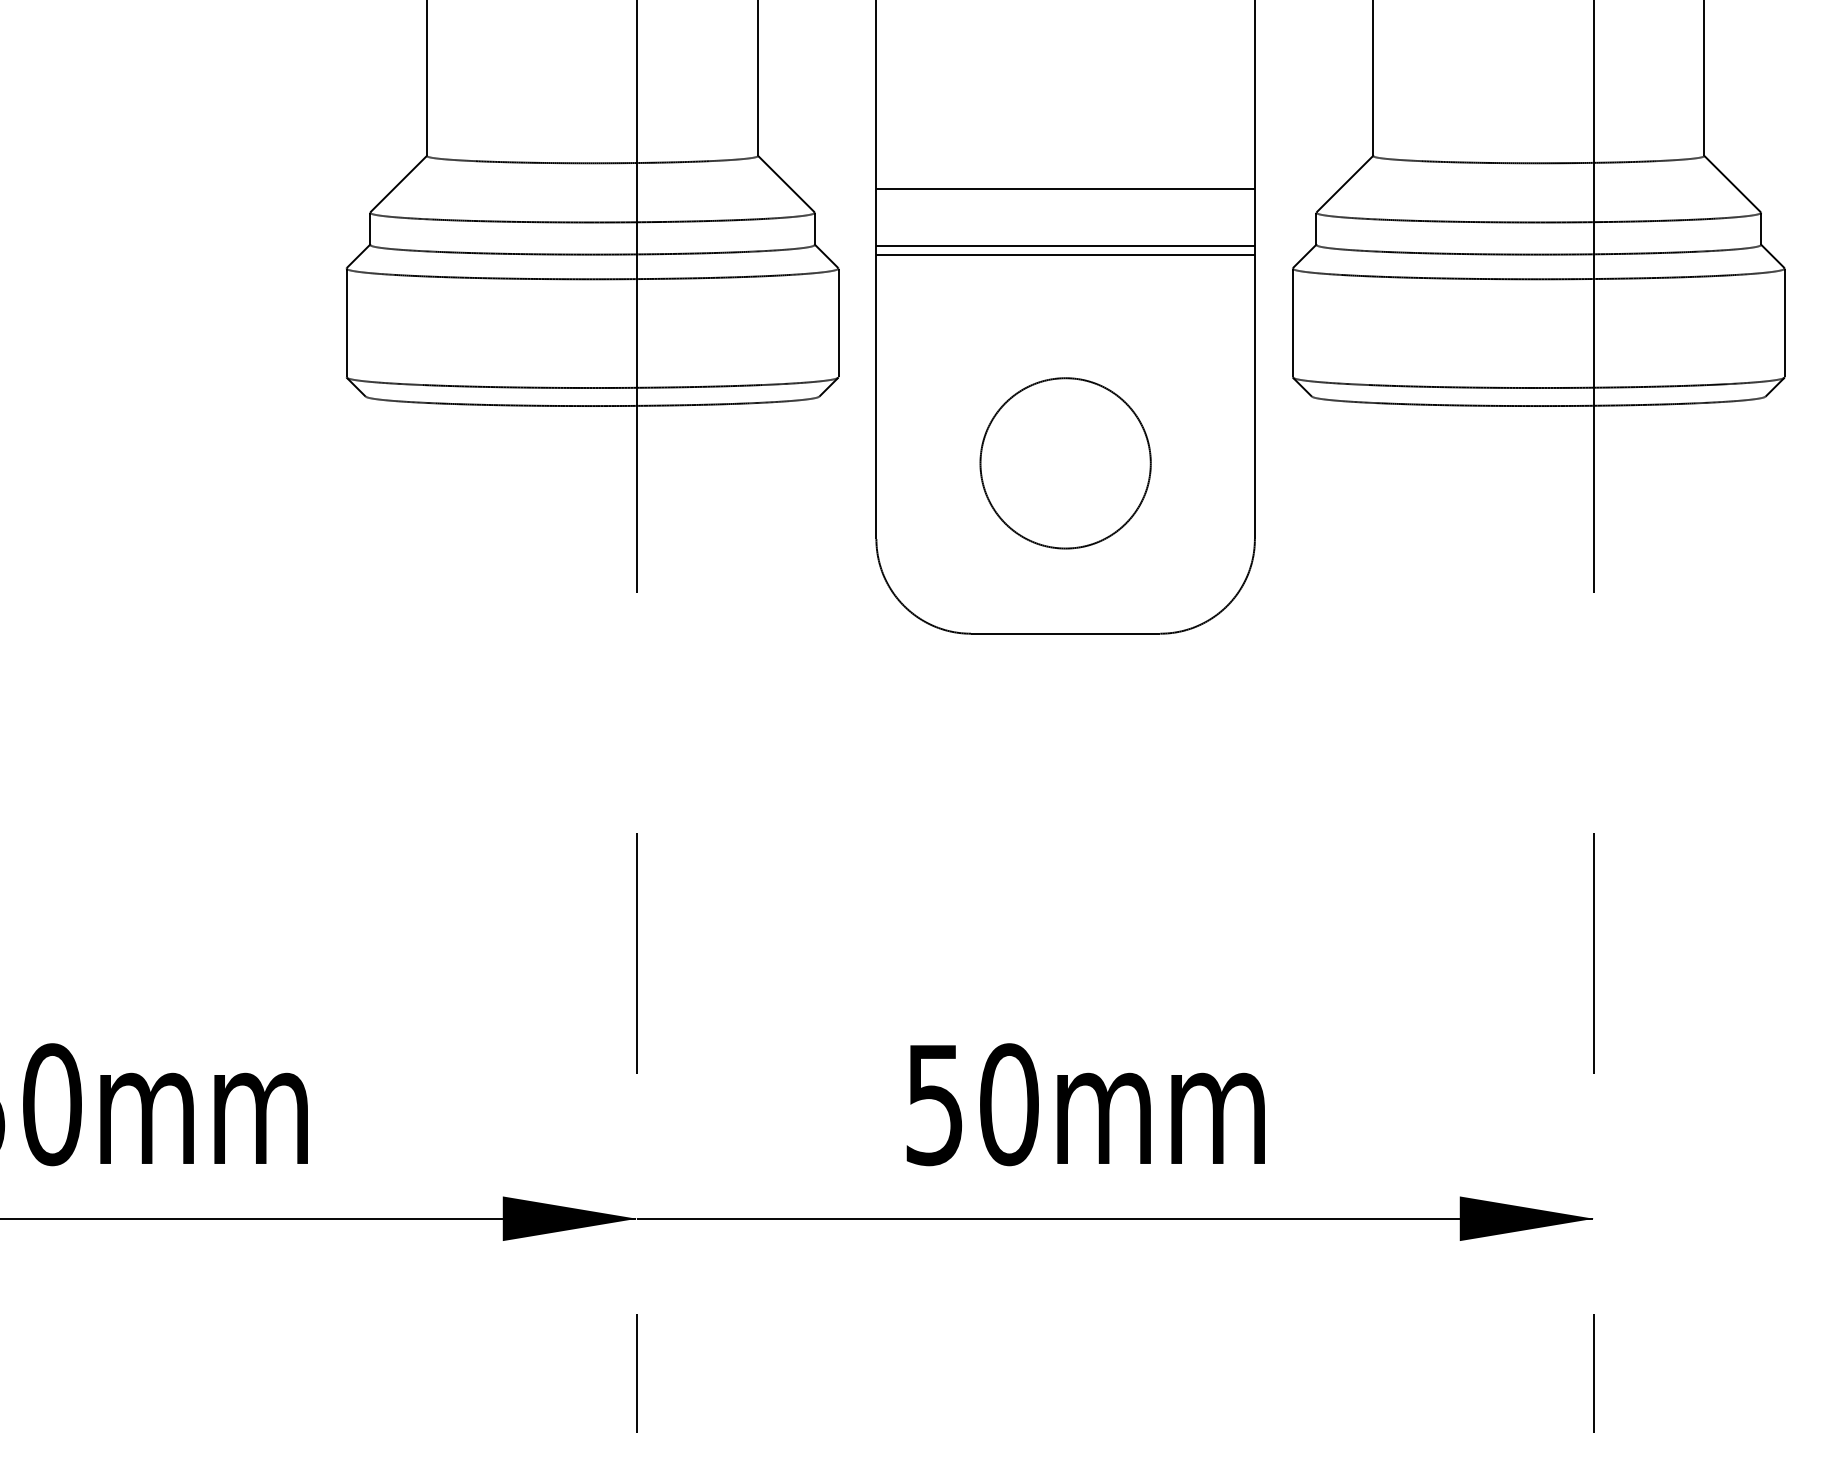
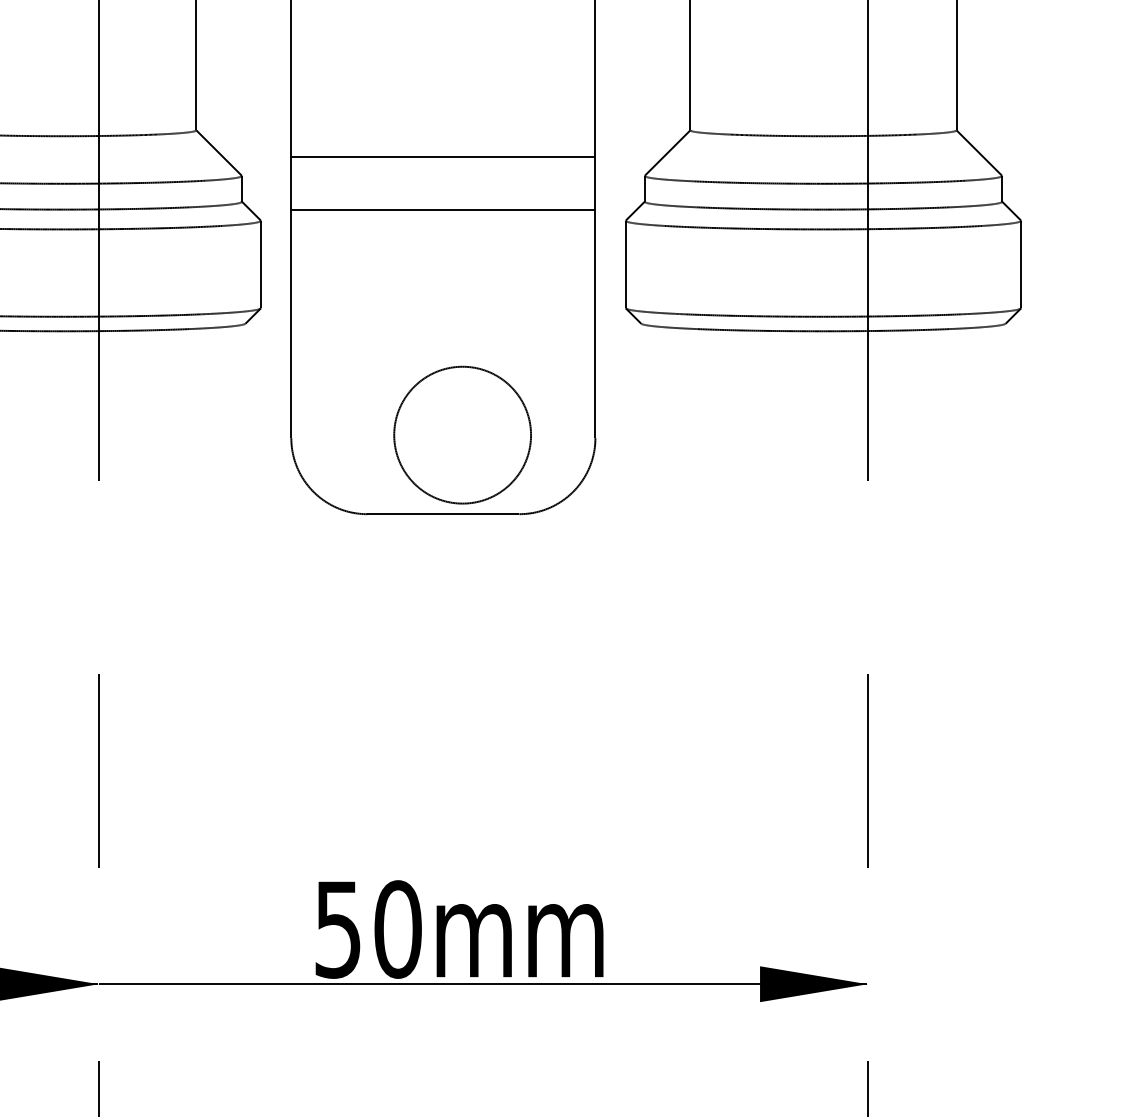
line: (1065, 245) -> (443, 202), removed
circle: (1065, 463) -> (462, 435), moved
text: (1085, 1104) -> (459, 929), moved

